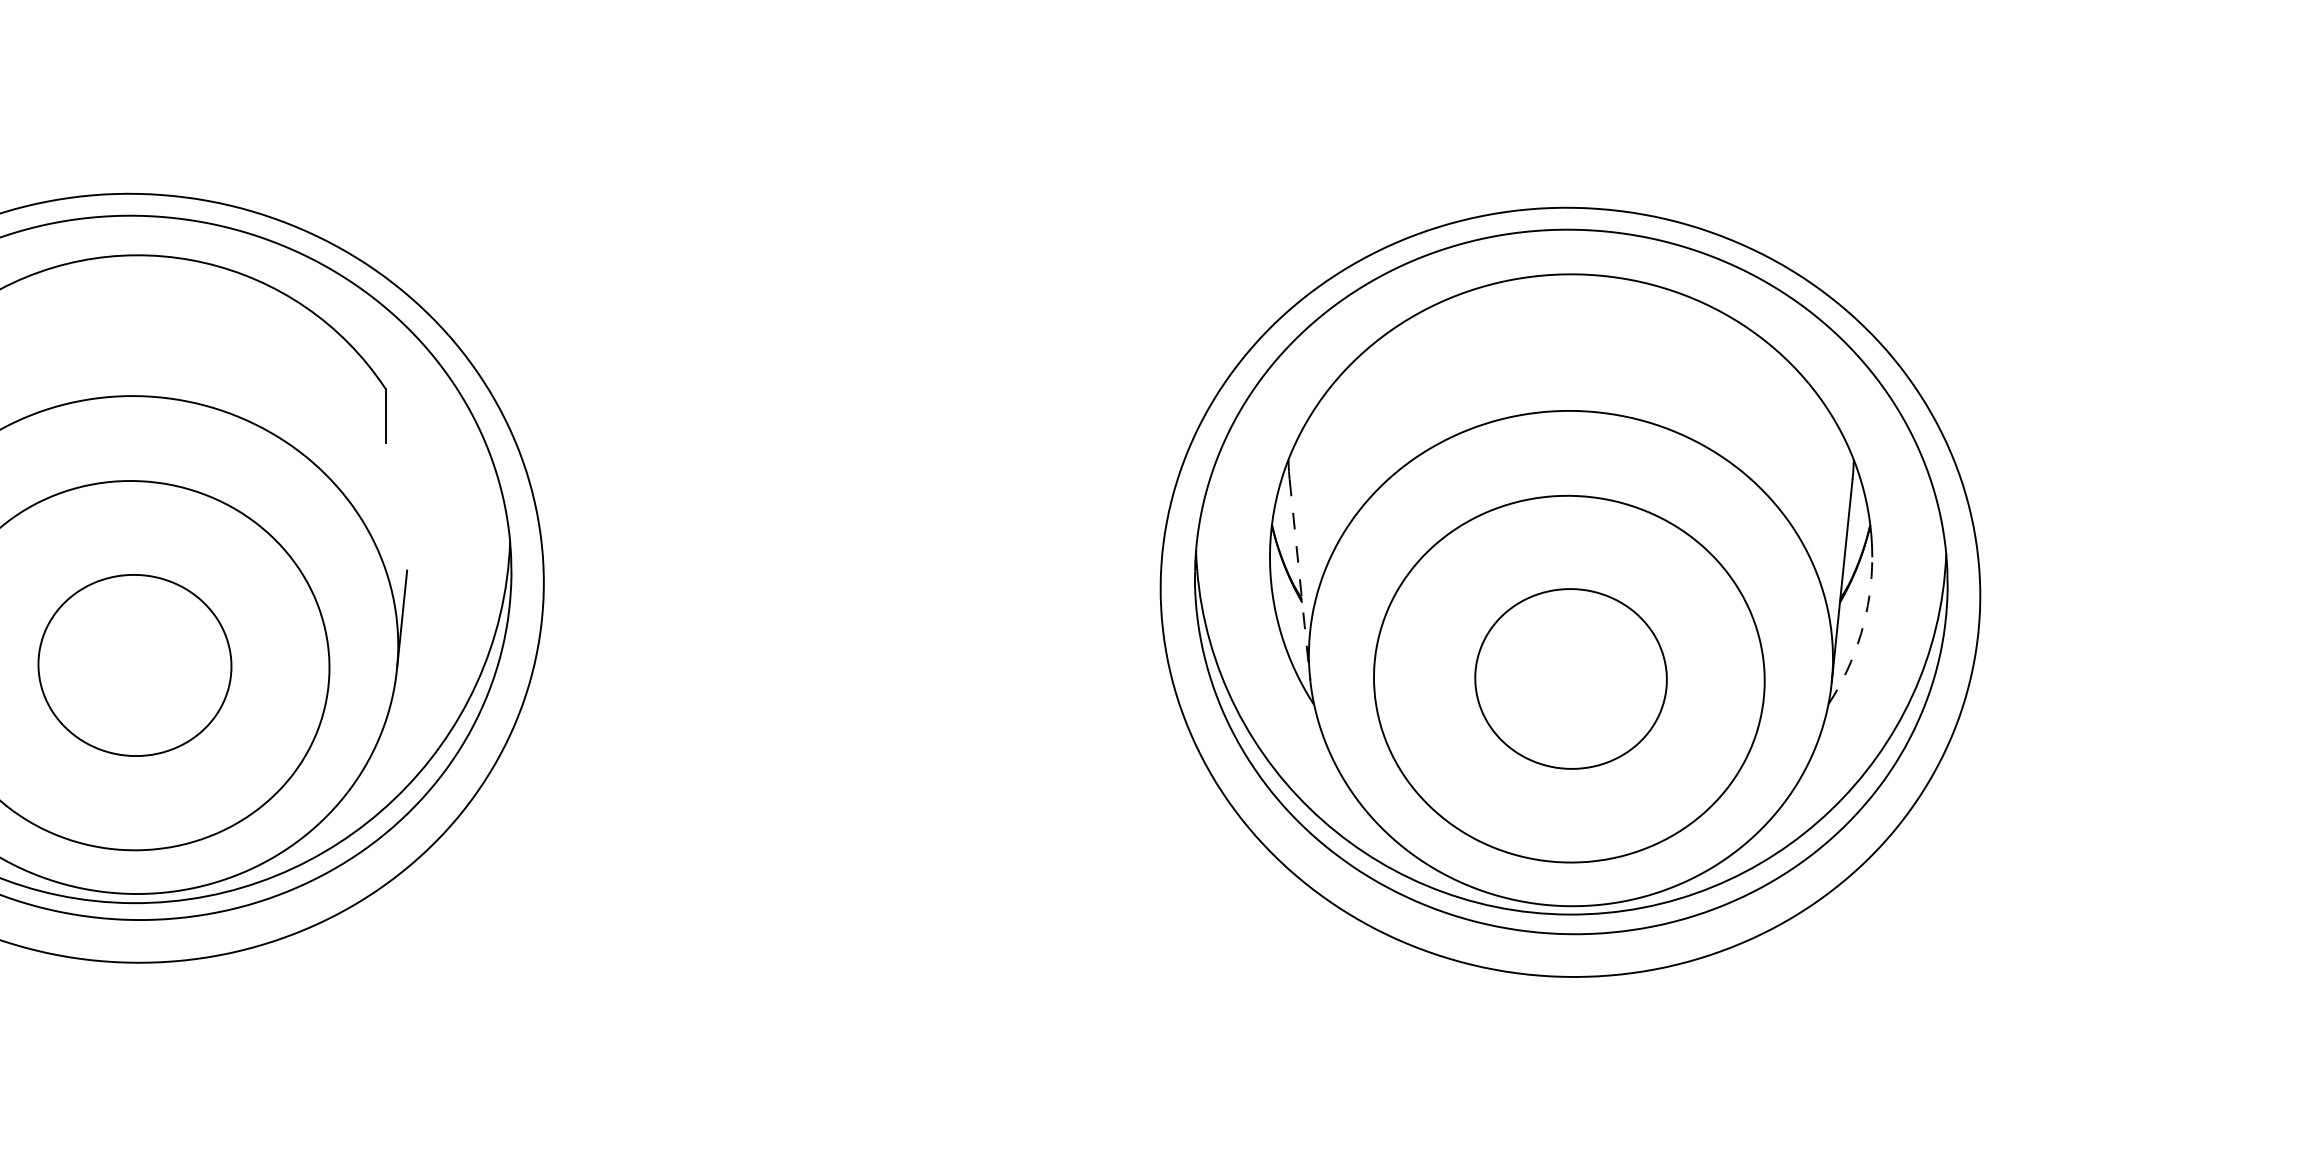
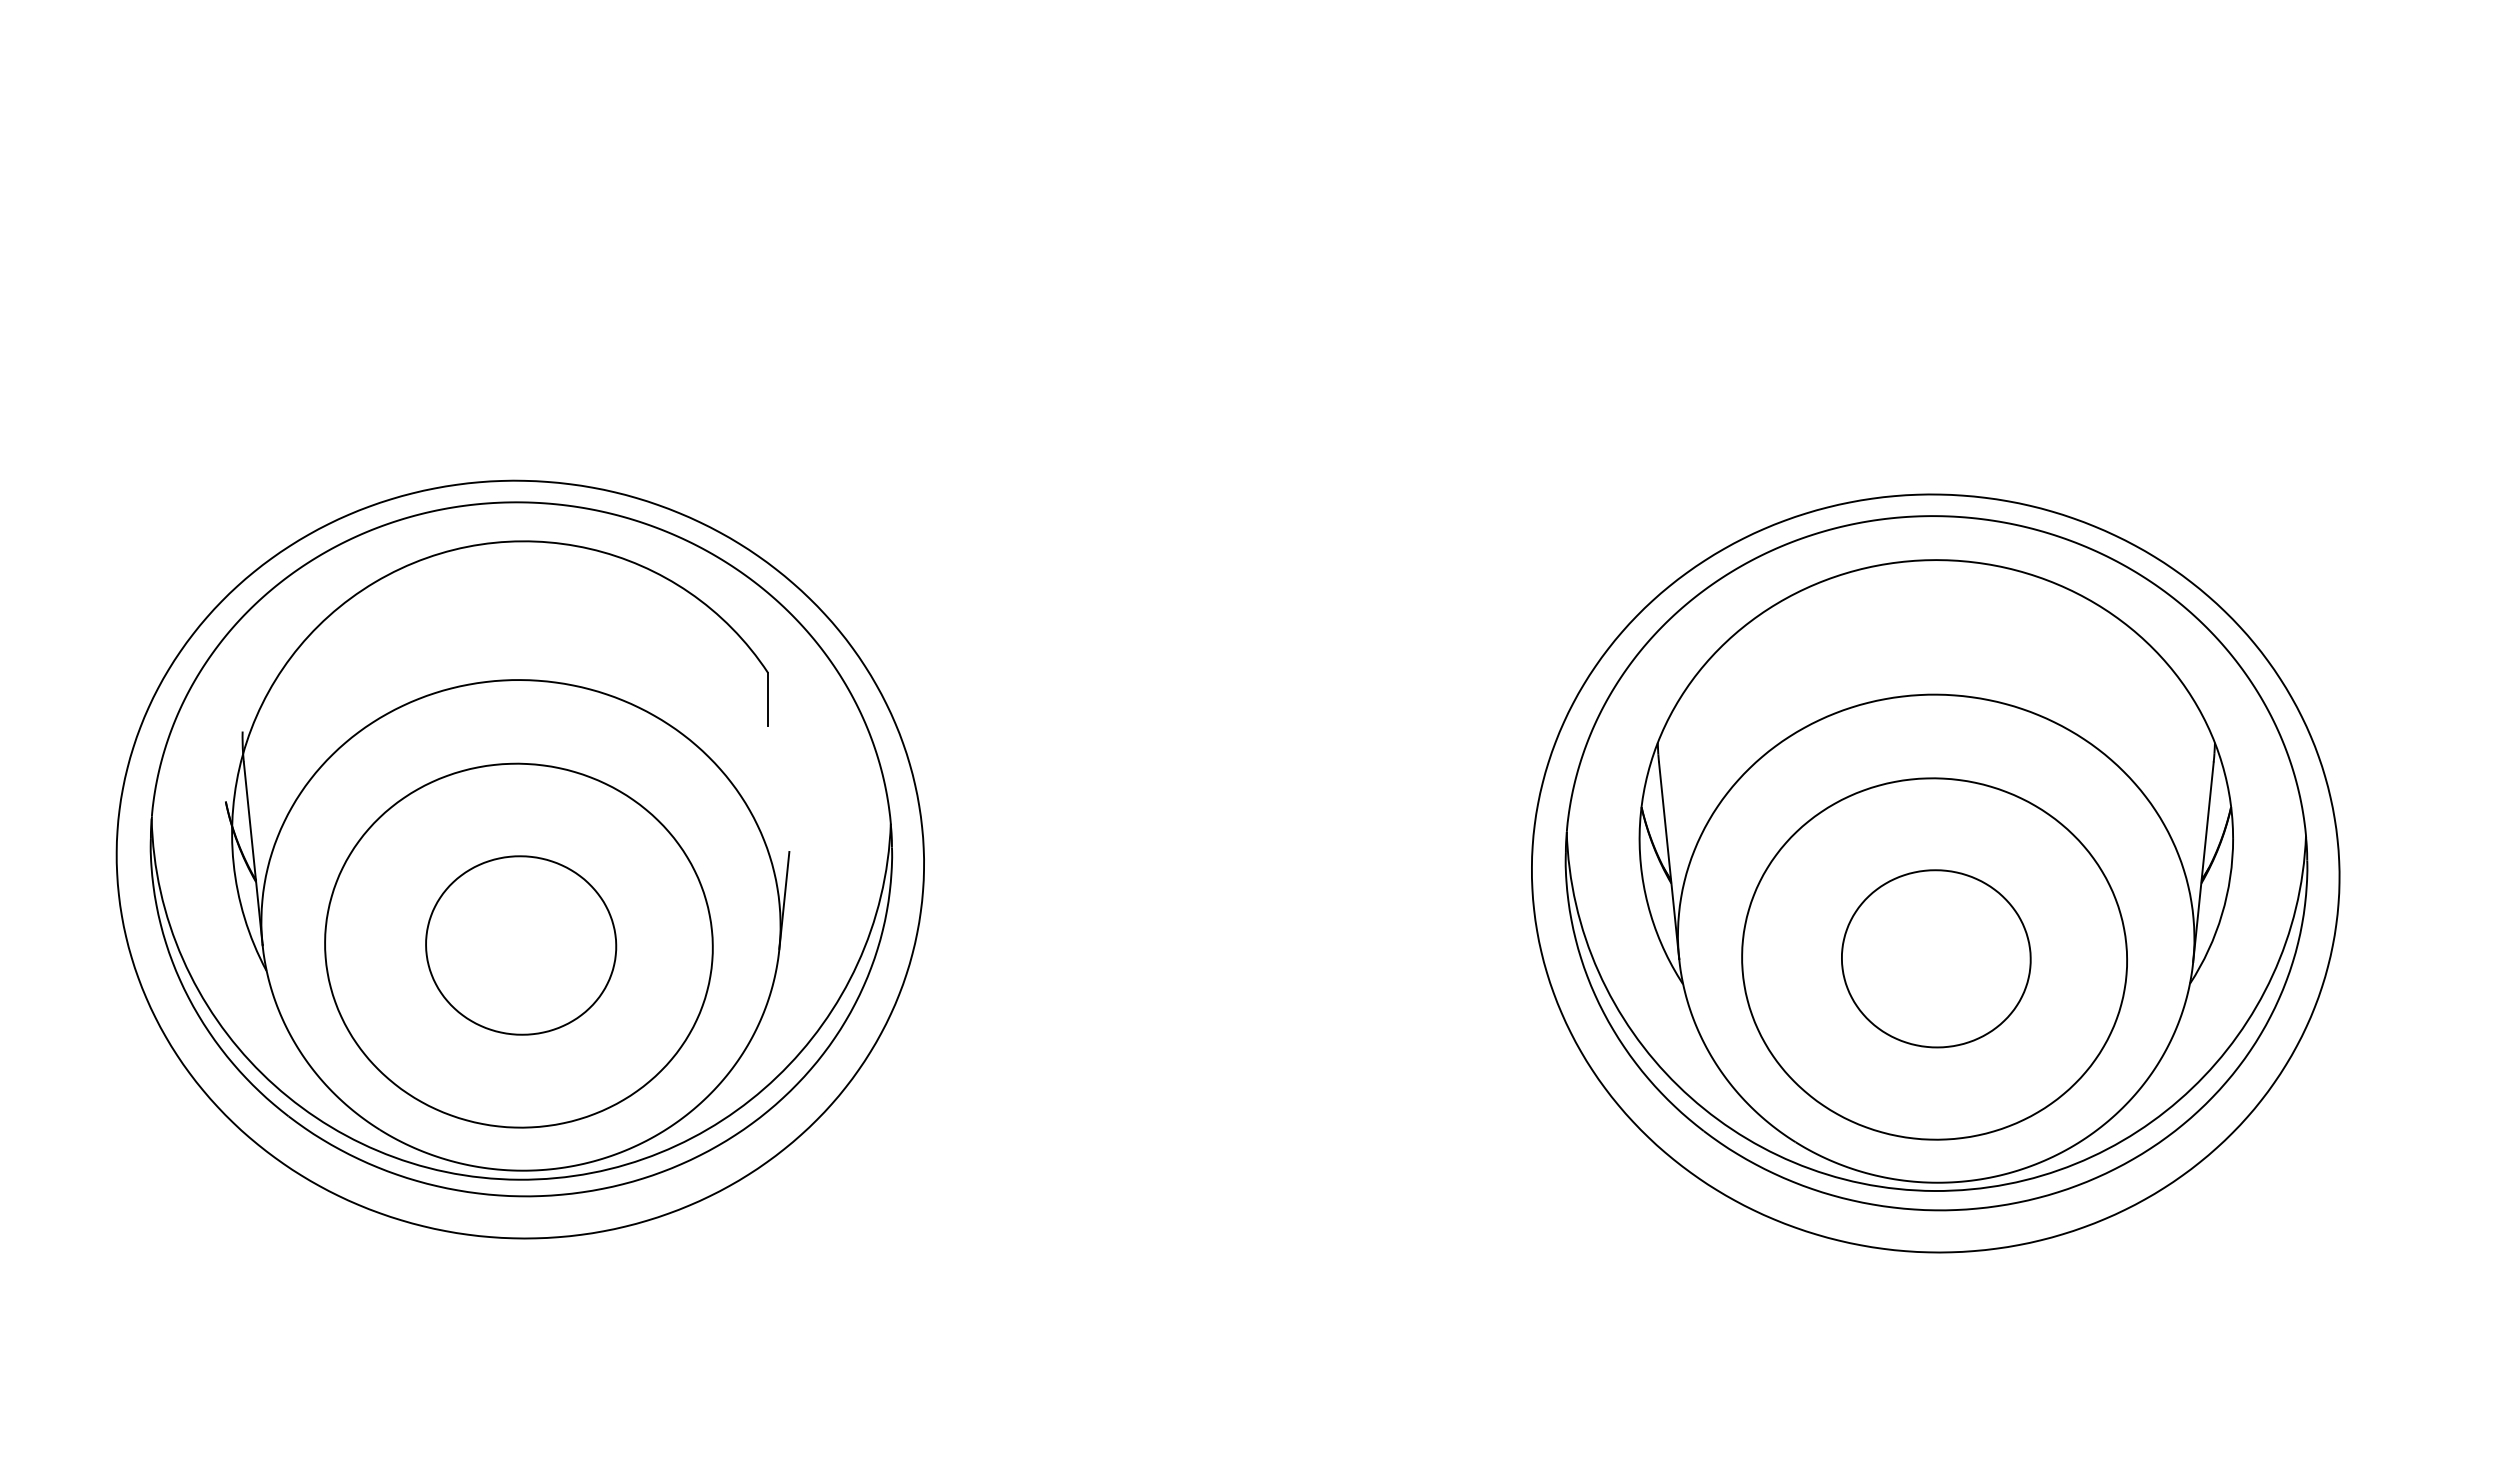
line: (1300, 579) -> (1669, 860), dashed -> solid
arc: (1861, 633) -> (2222, 914), dashed -> solid

